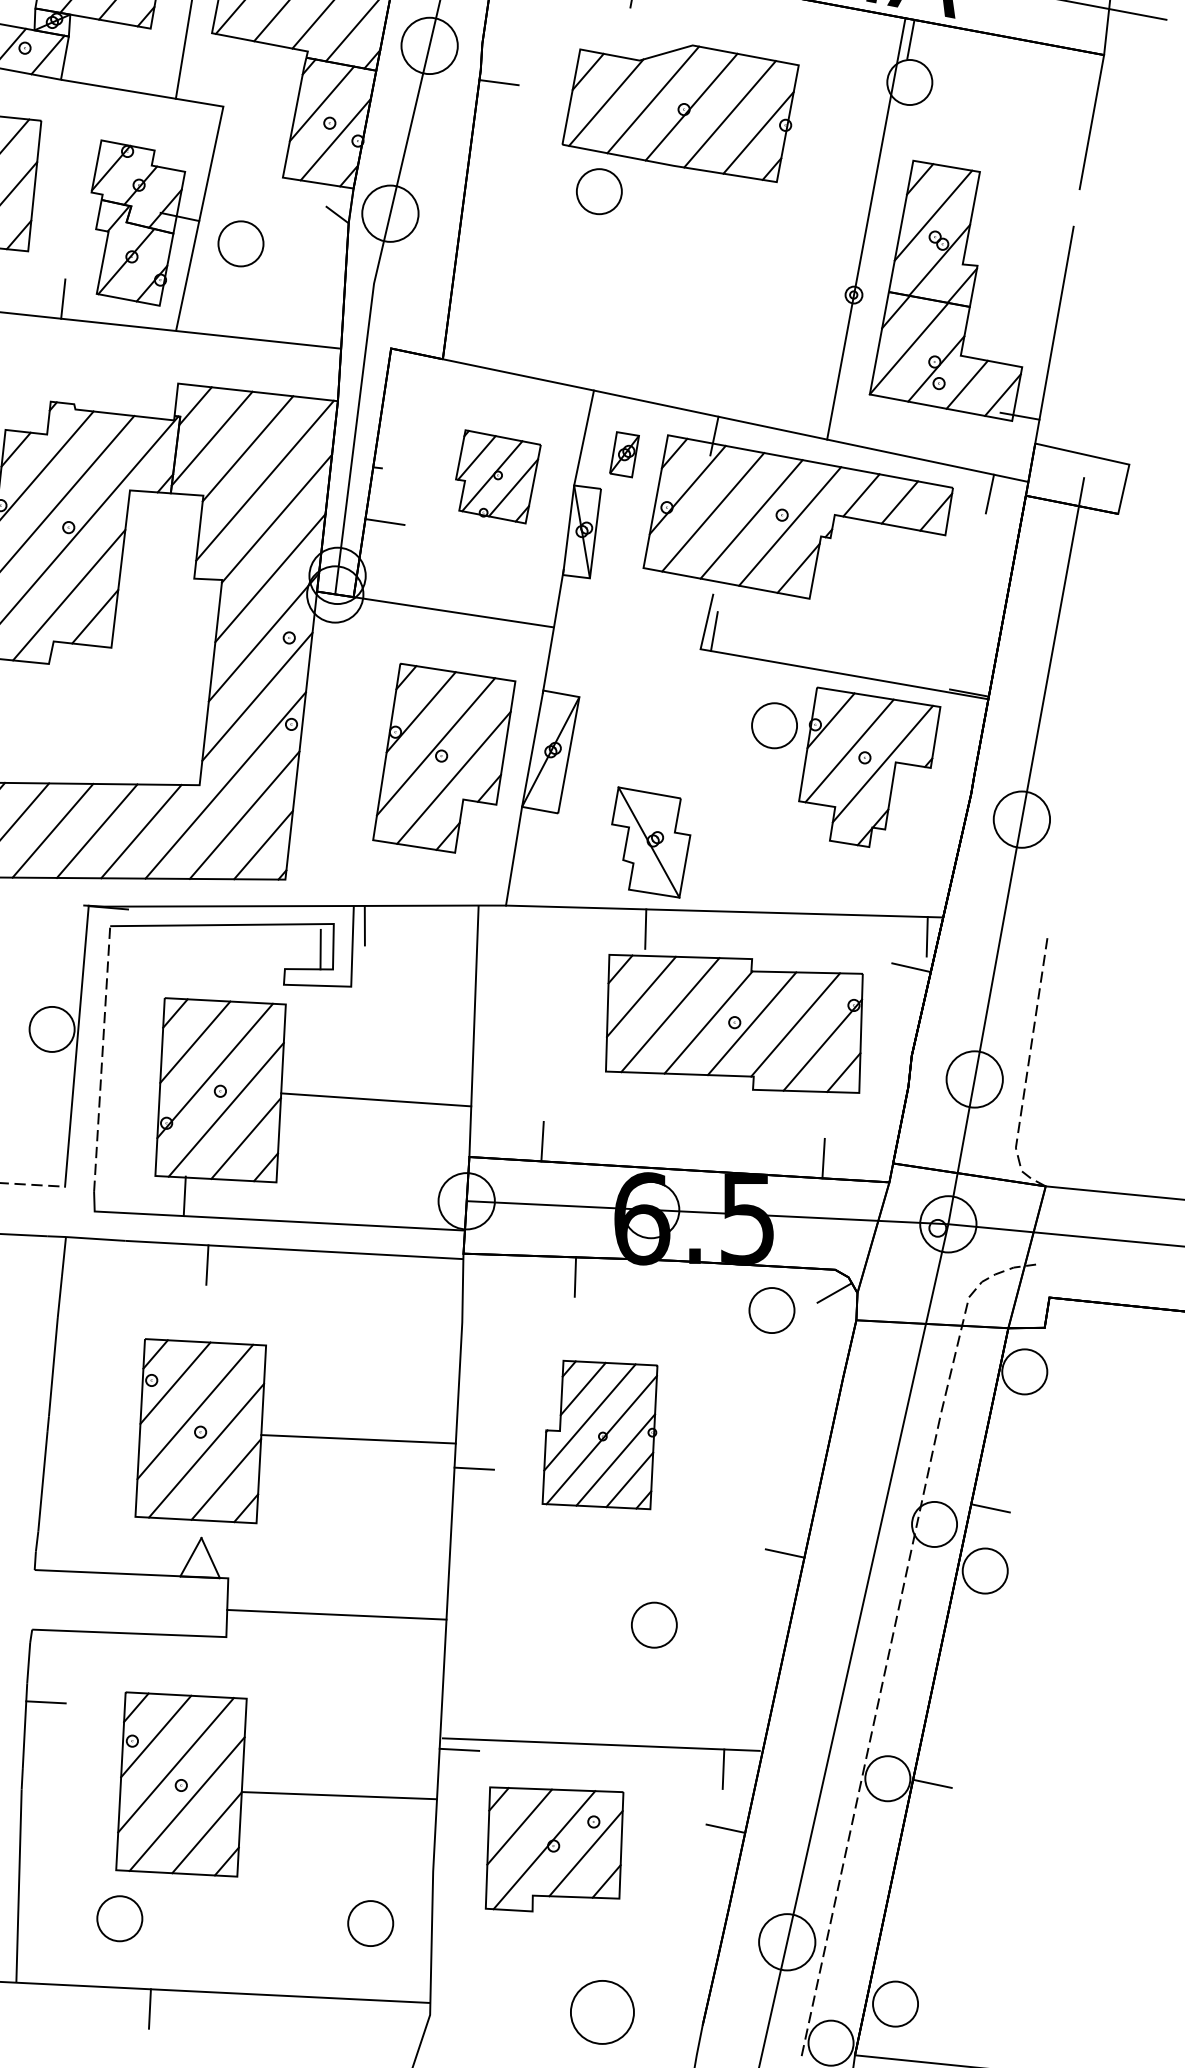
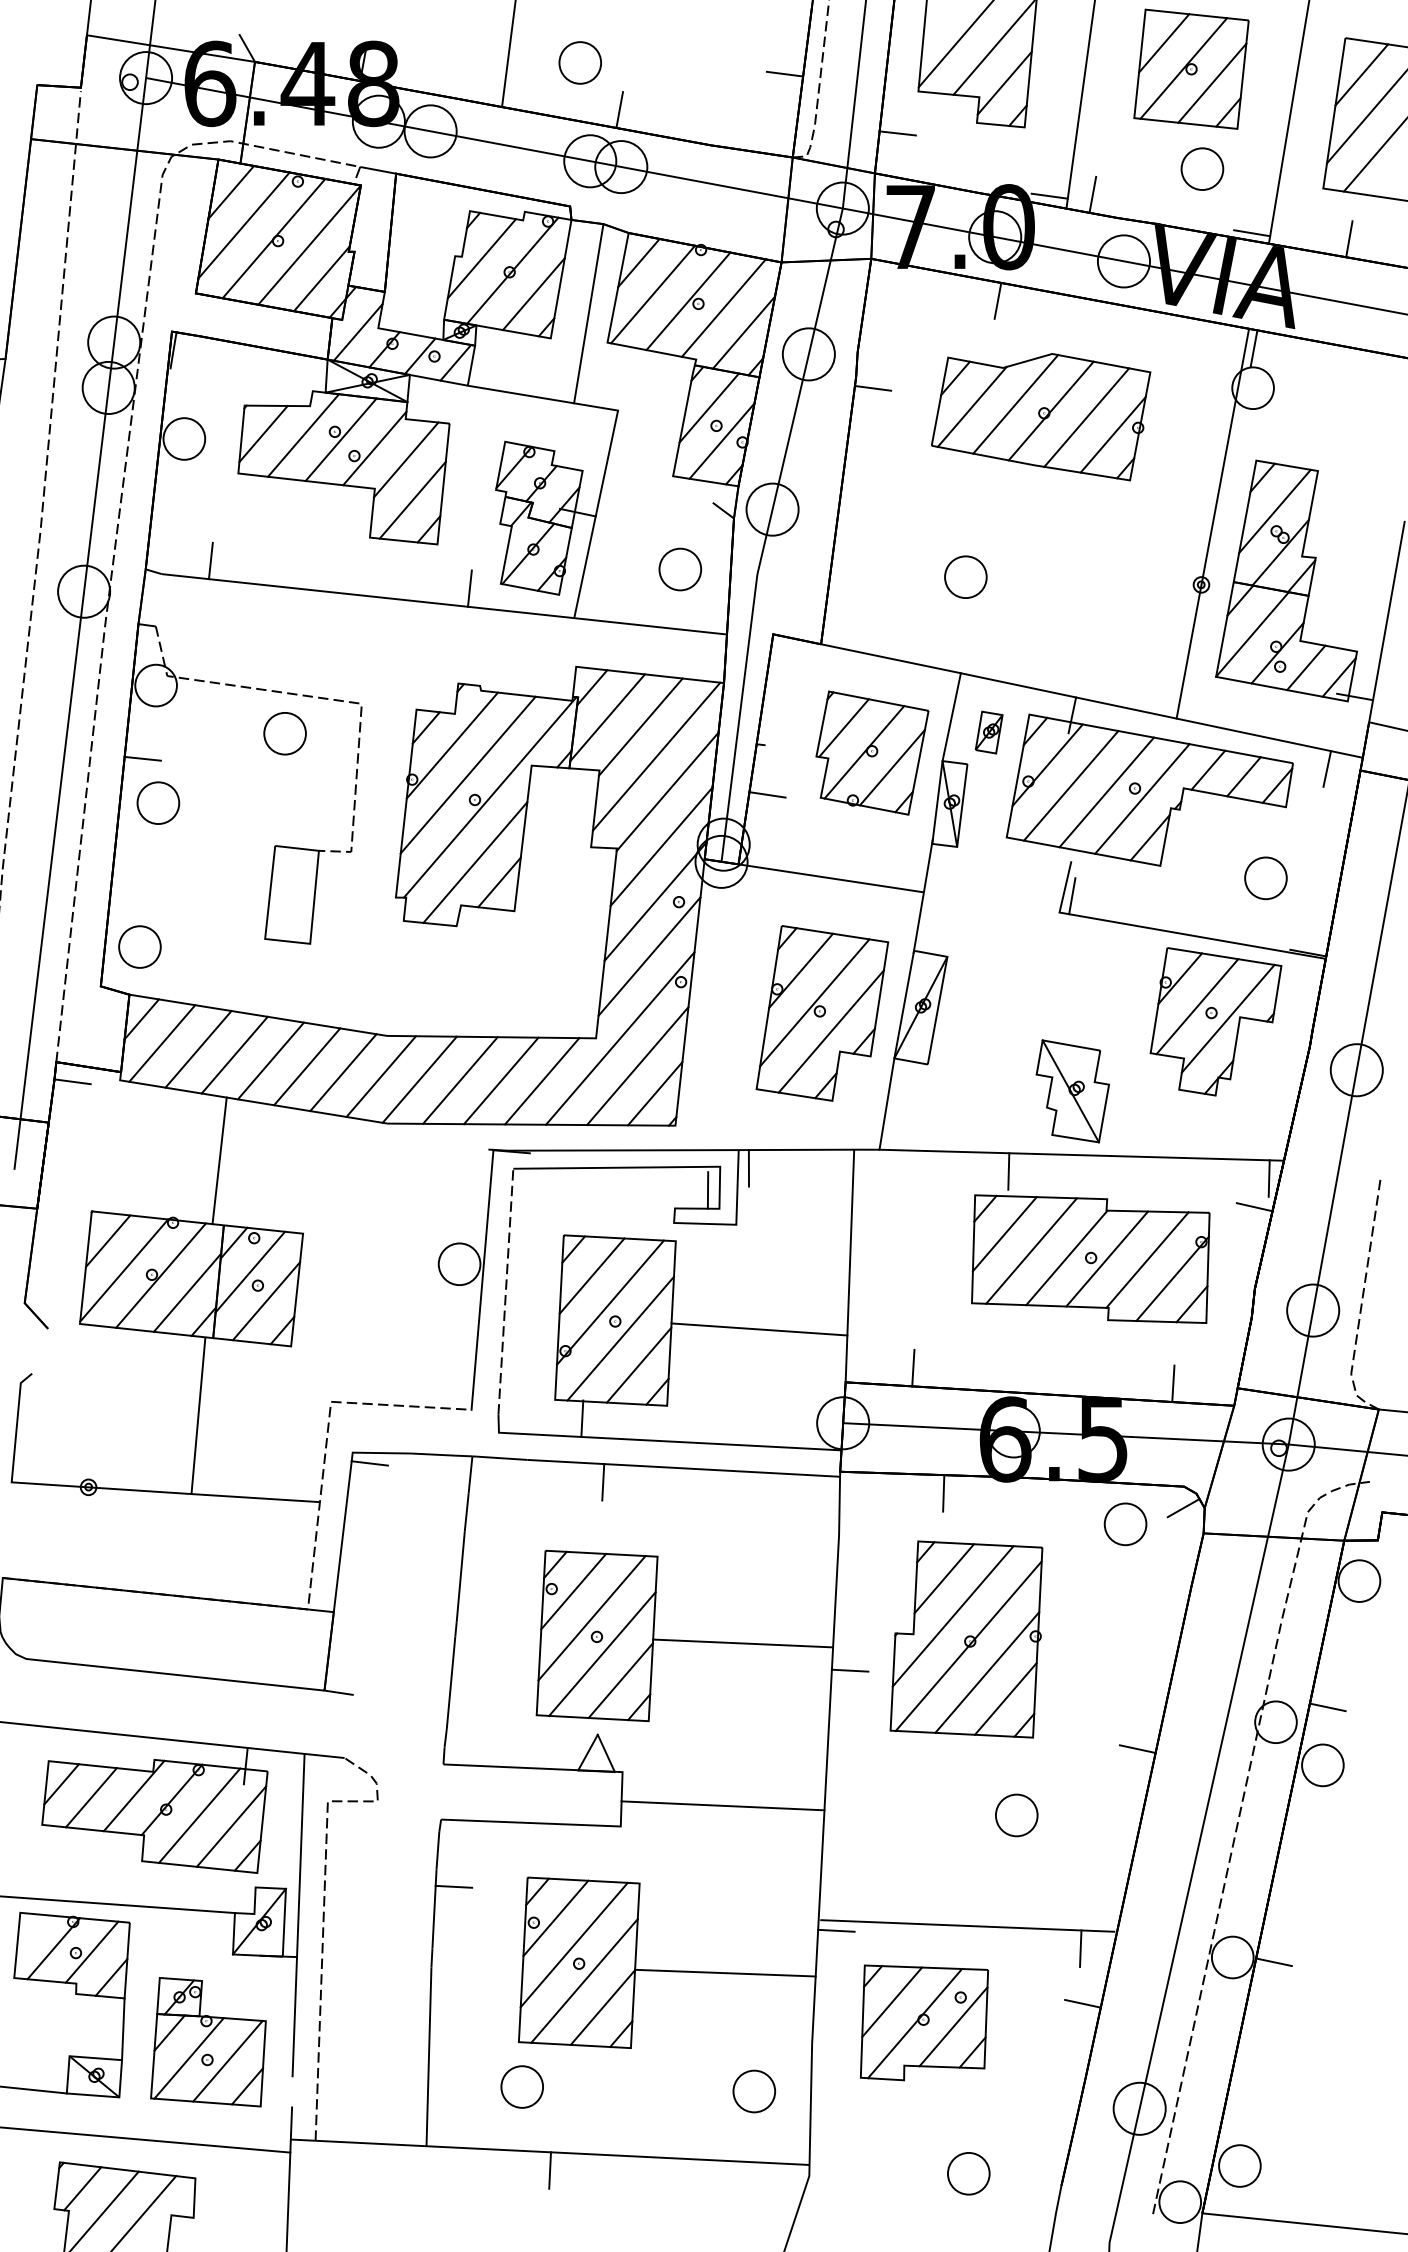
part: (598, 190) -> (965, 576), moved
part: (241, 243) -> (680, 569), moved
part: (498, 476) -> (872, 752), size x1.43
part: (774, 725) -> (1265, 878), moved
part: (650, 842) -> (1072, 1091), moved
part: (600, 1434) -> (966, 1639), size x1.43
part: (602, 2012) -> (968, 2173), size x0.71

